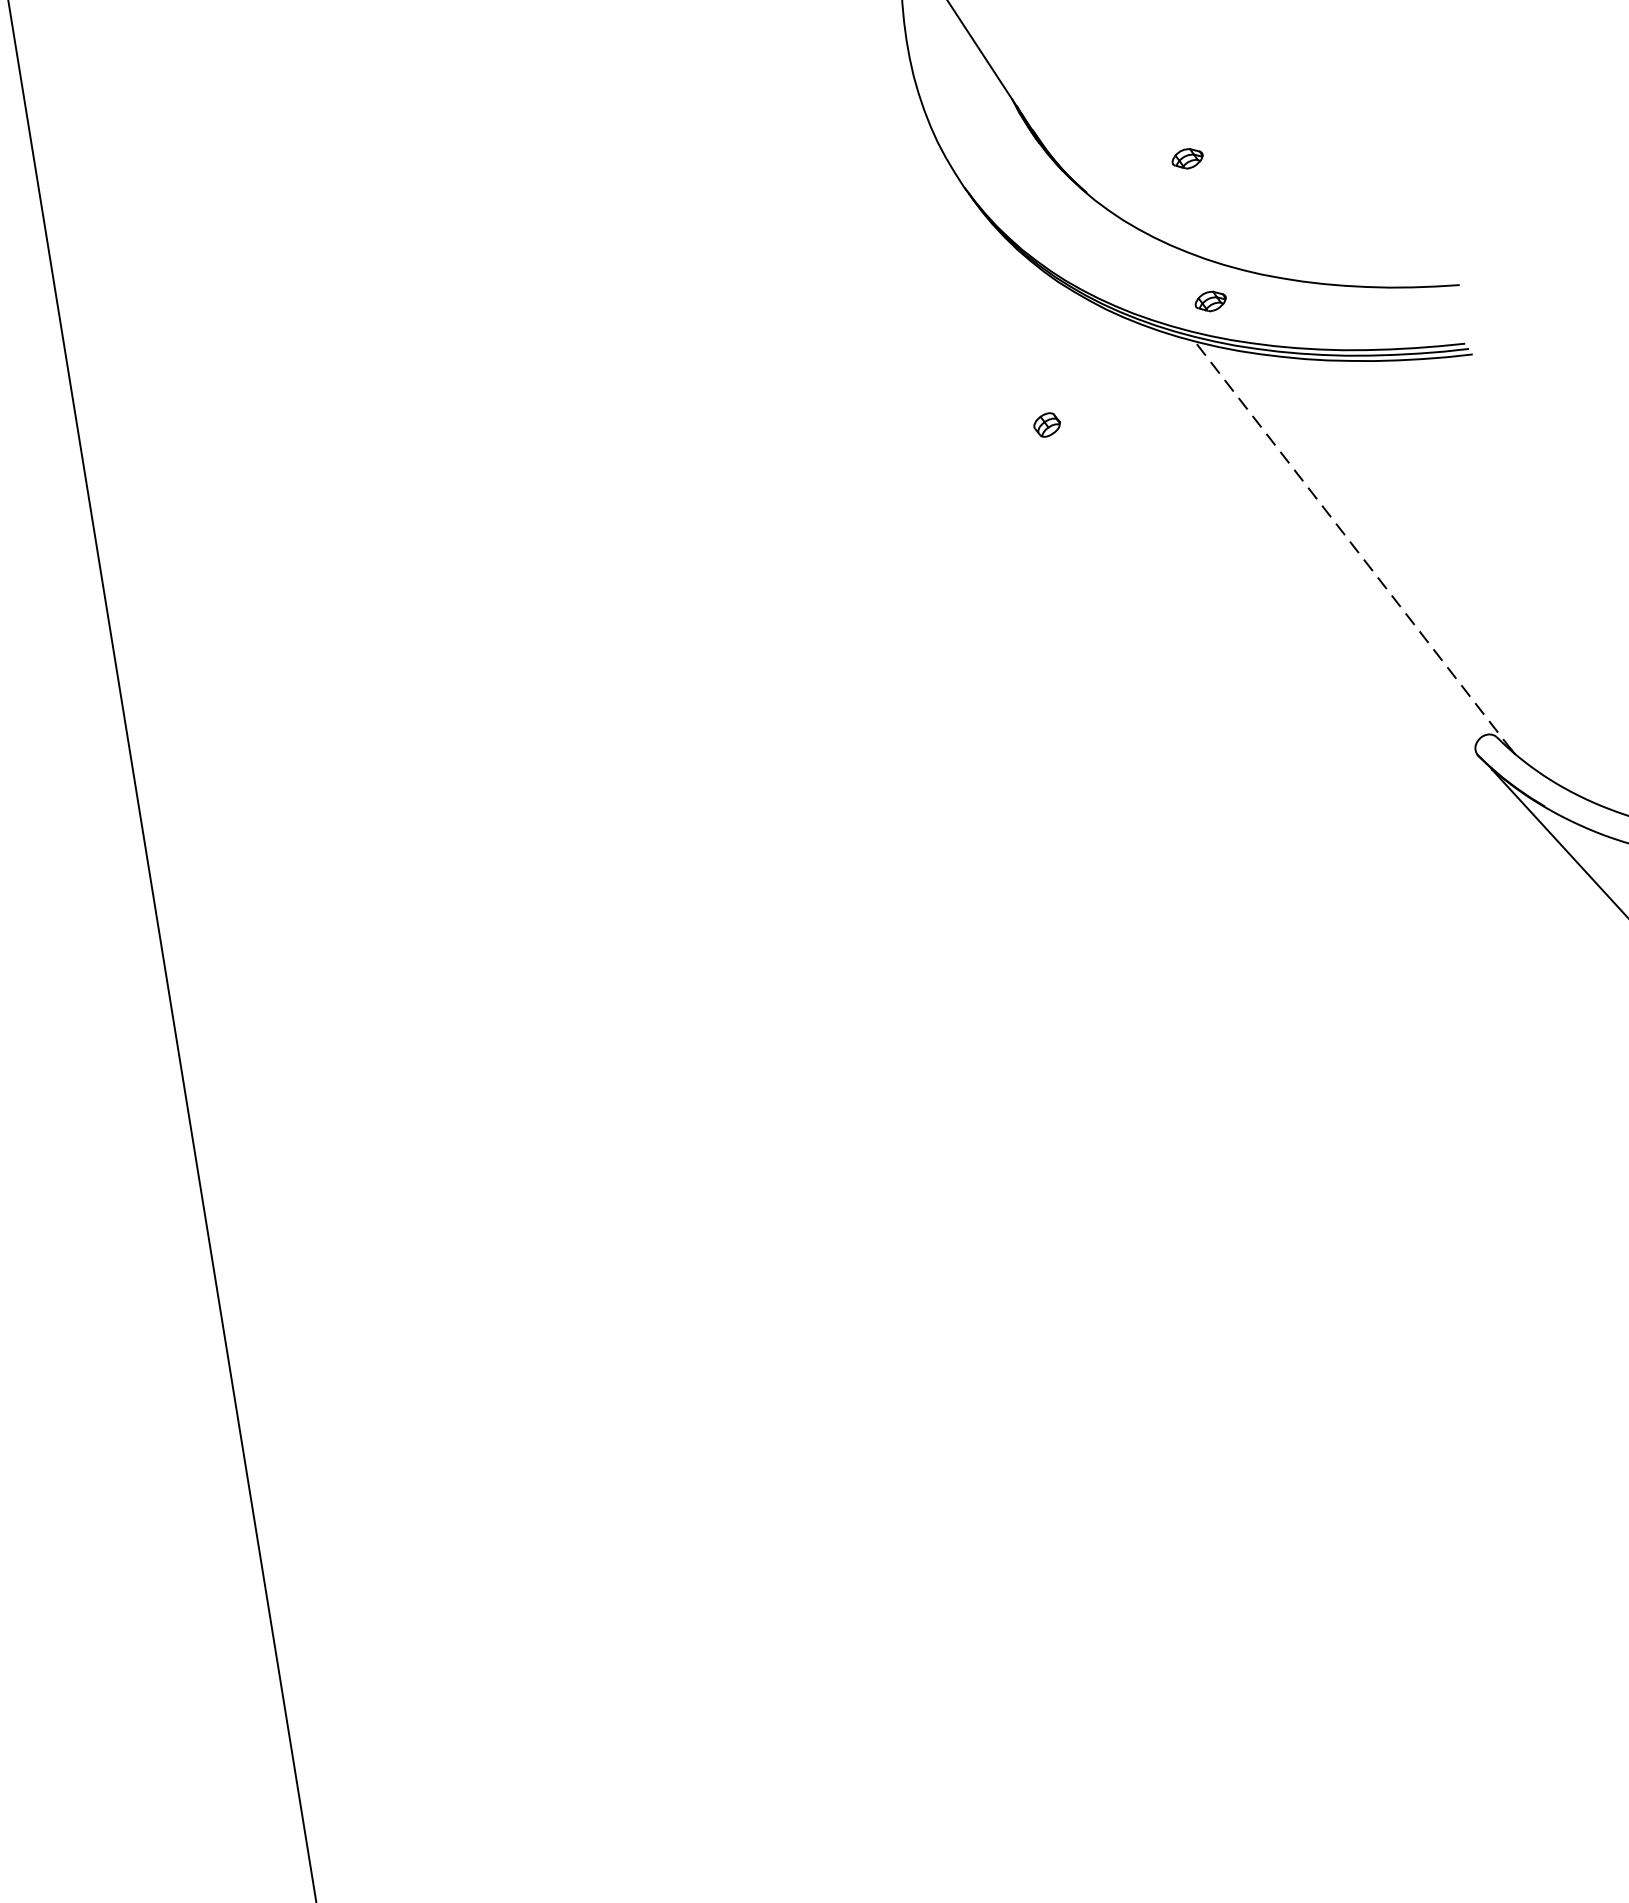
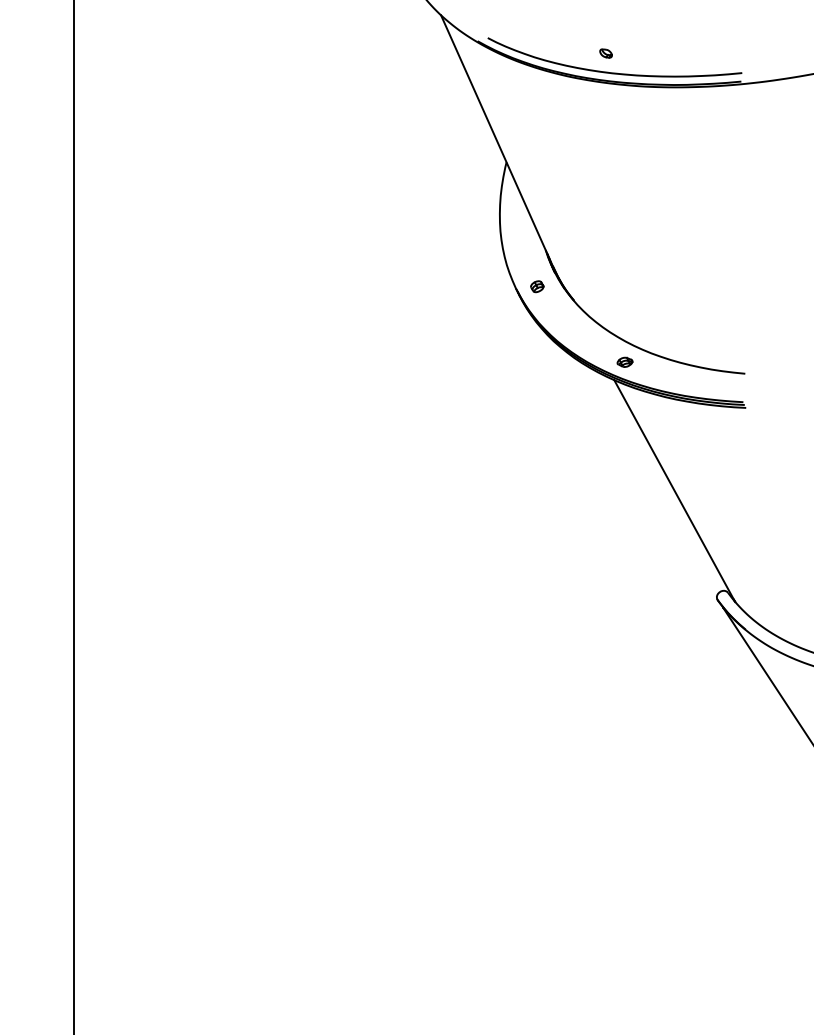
part: (1186, 157) -> (624, 291), removed
part: (1047, 424) -> (537, 286), moved
line: (1353, 544) -> (674, 489), dashed -> solid

